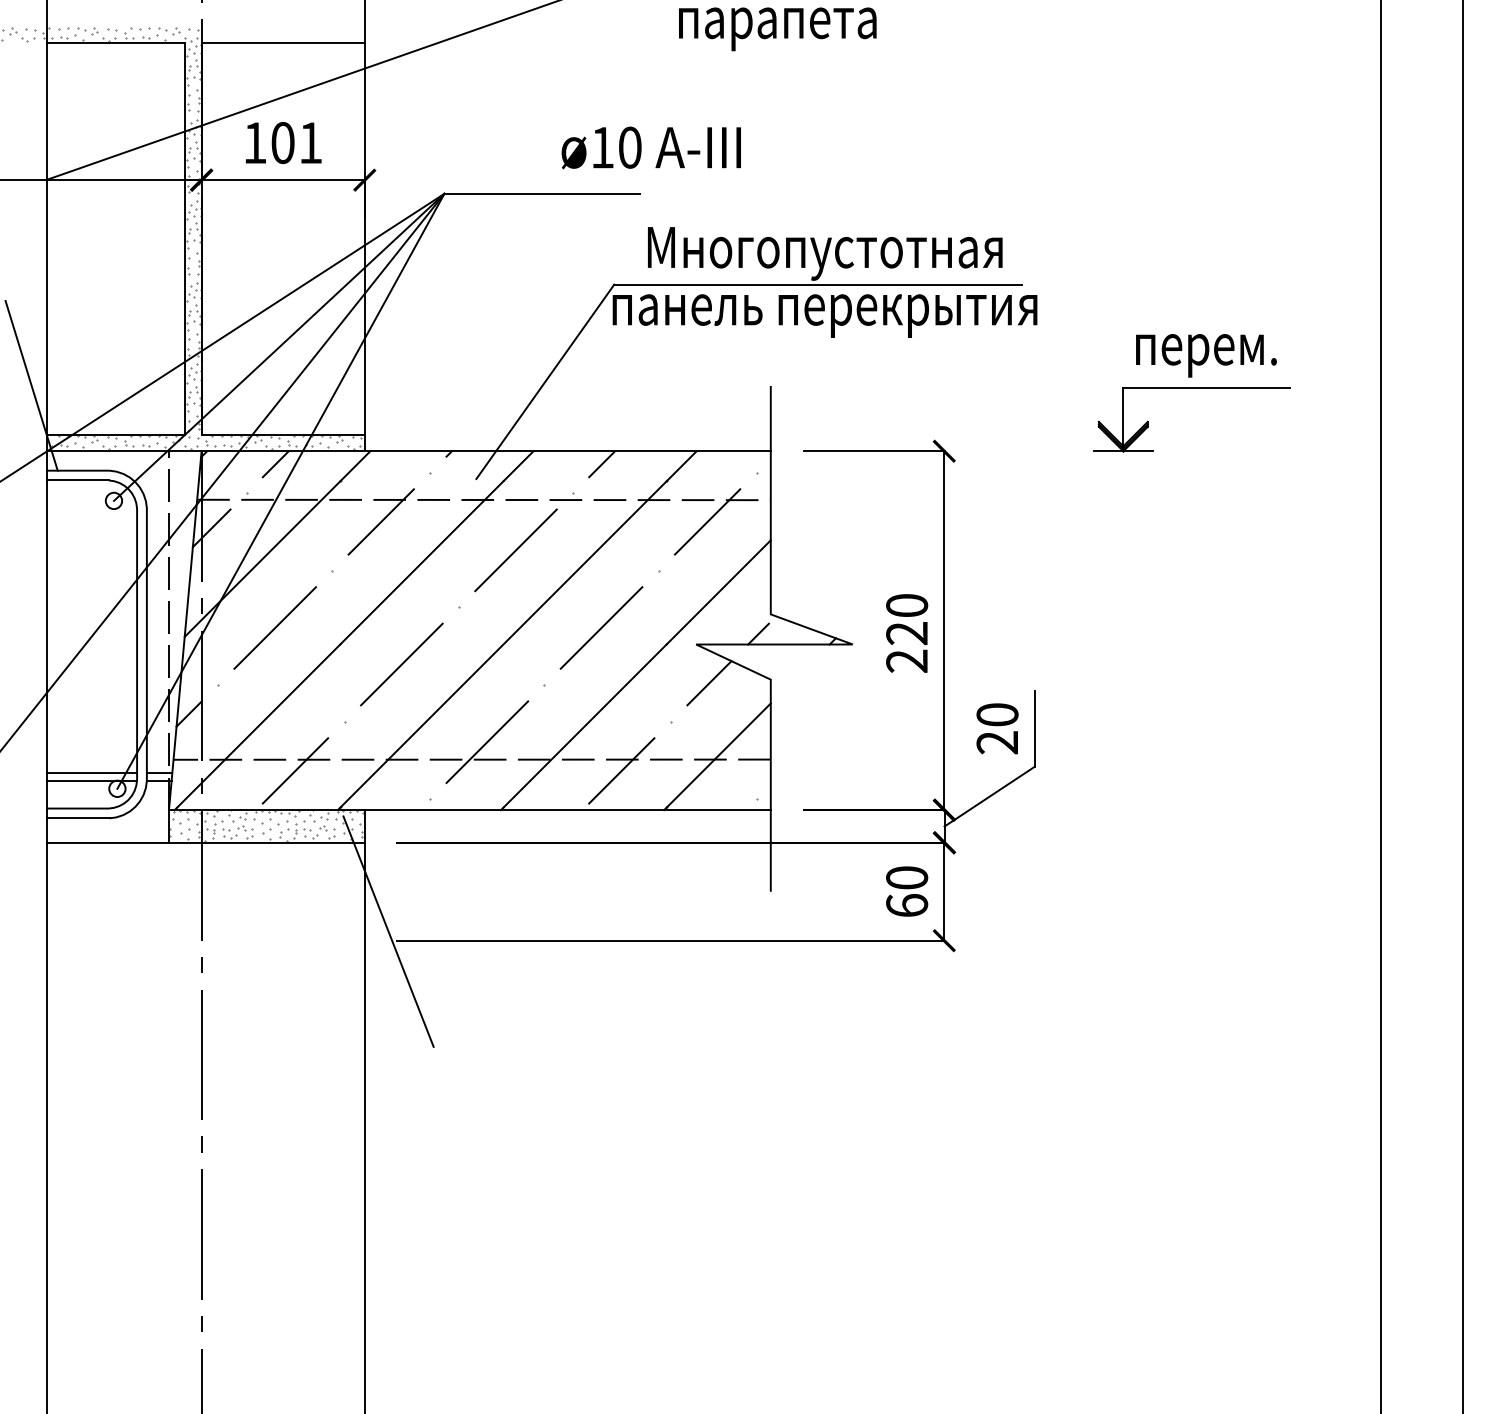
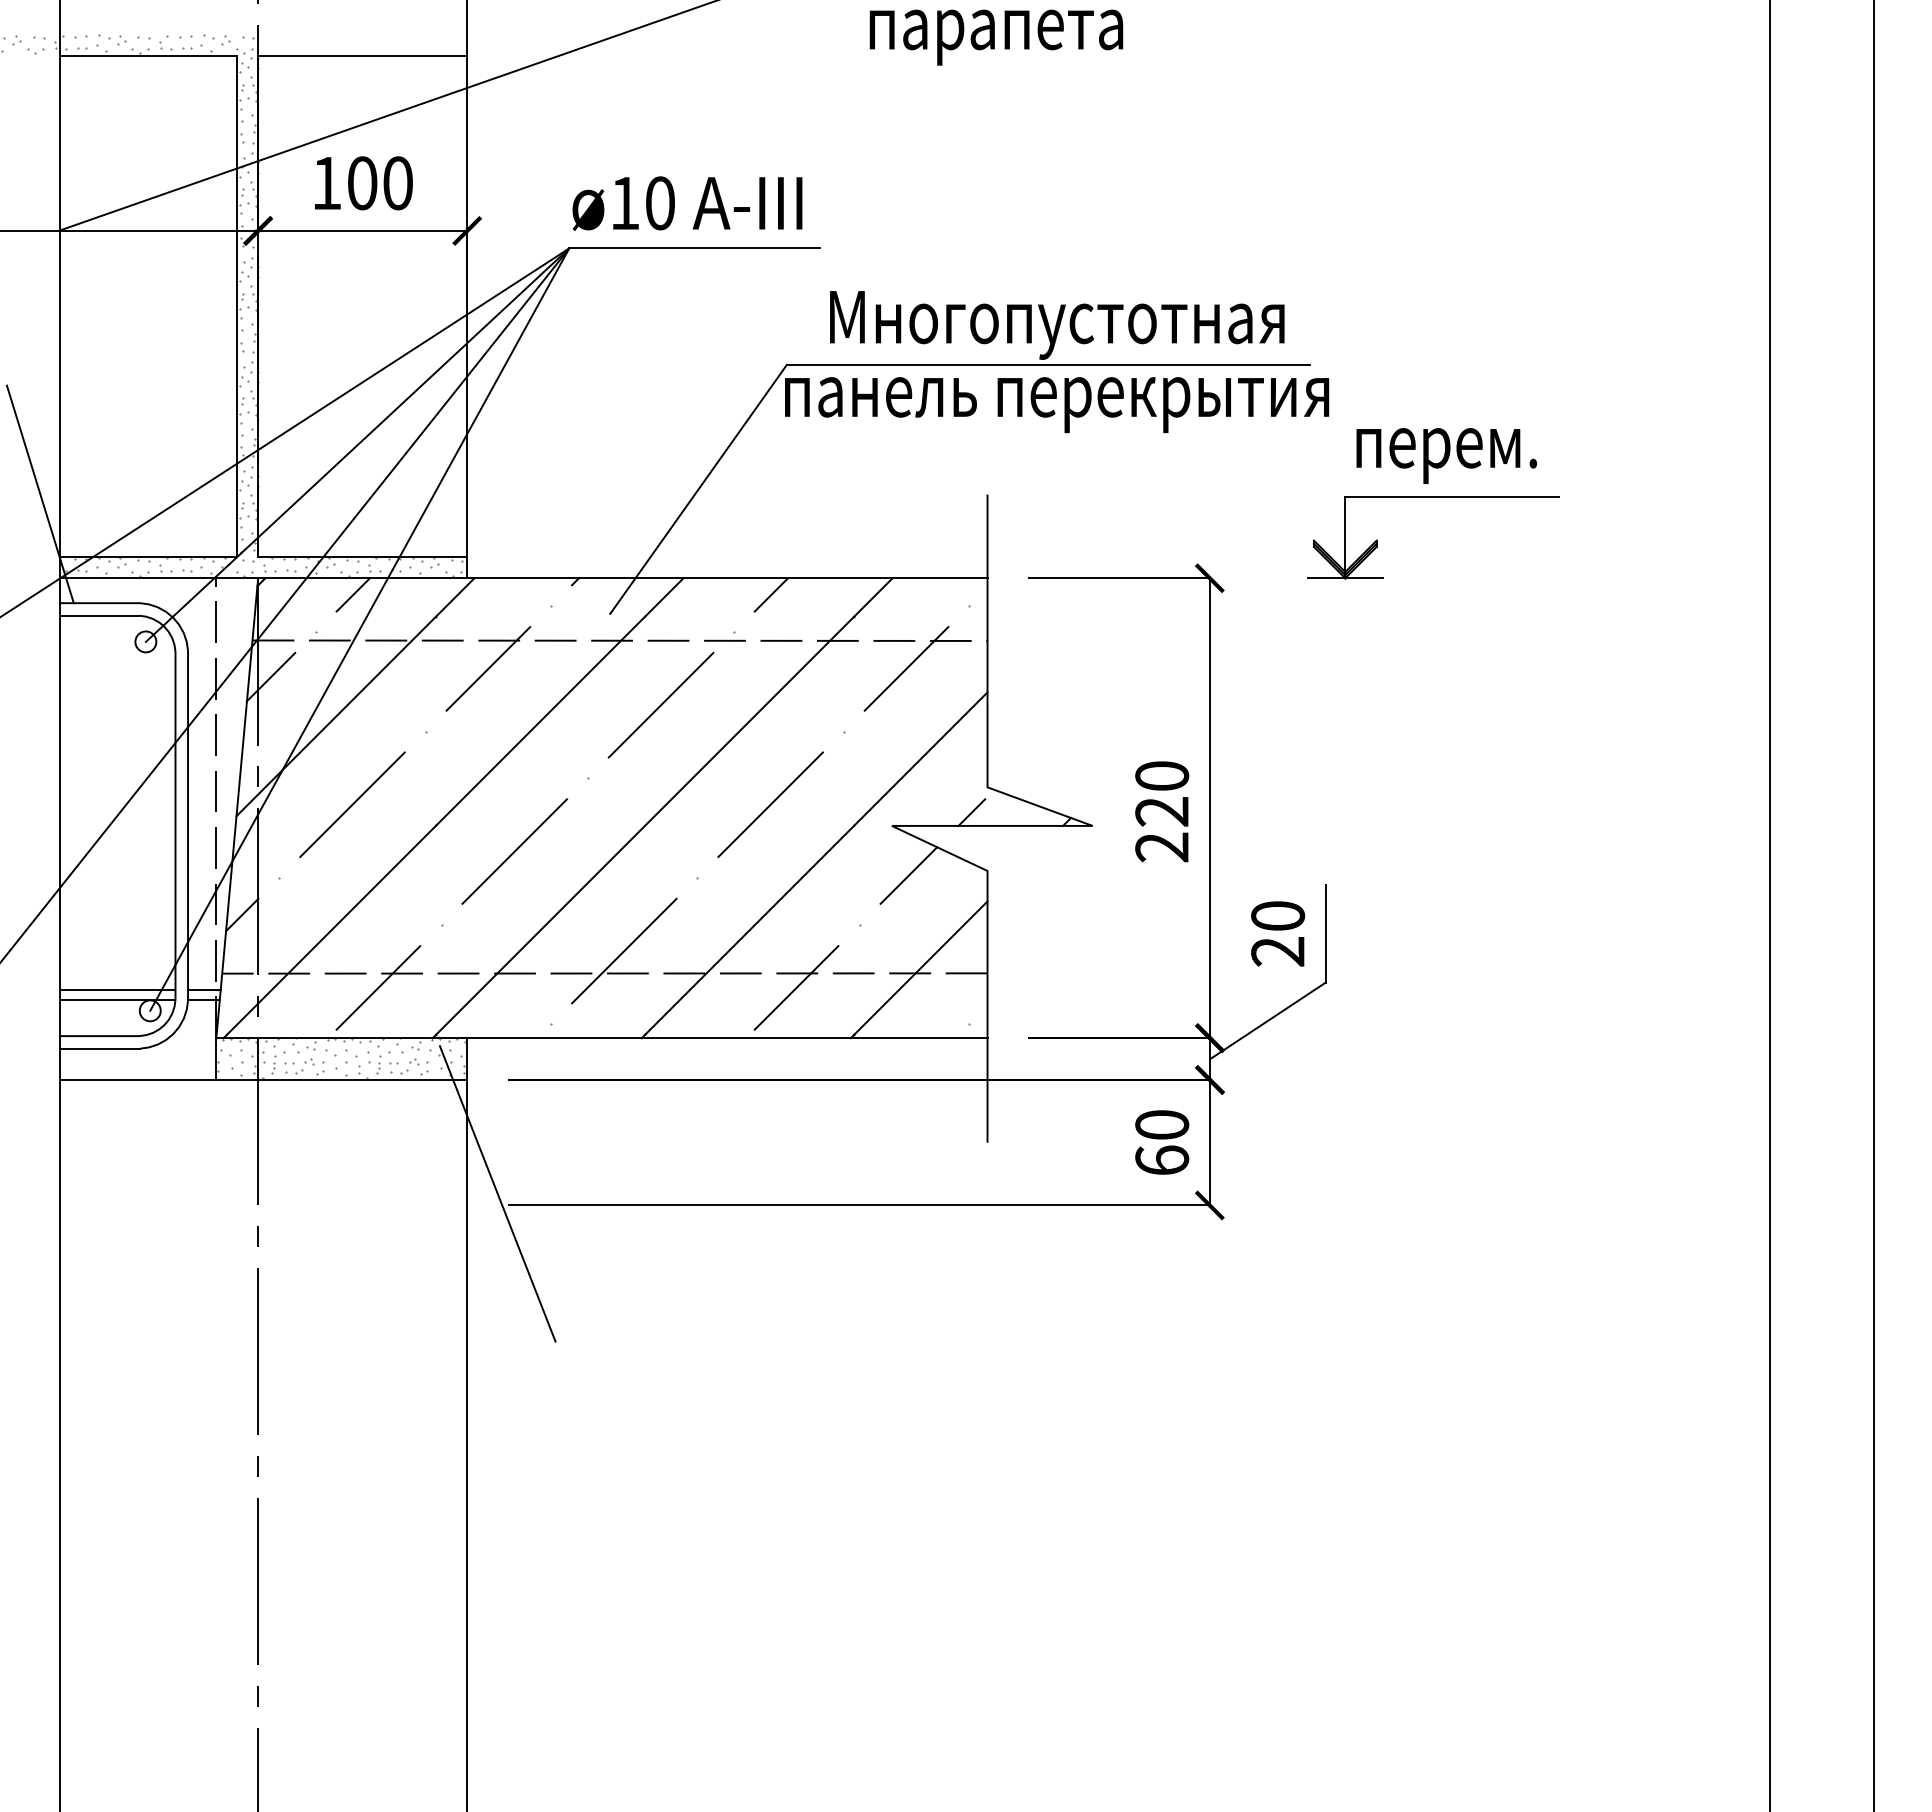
text: (310, 143) -> (397, 183), 101 -> 100
text: (651, 147) -> (687, 203), moved
text: (1206, 355) -> (1446, 455), moved
part: (1192, 388) -> (1433, 497), moved

